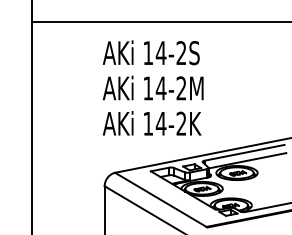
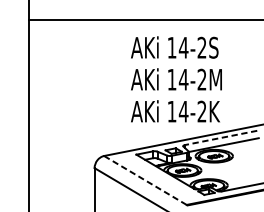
text: (152, 87) -> (175, 78), moved
line: (244, 152) -> (221, 137), solid -> dashed
line: (160, 199) -> (145, 180), solid -> dashed

